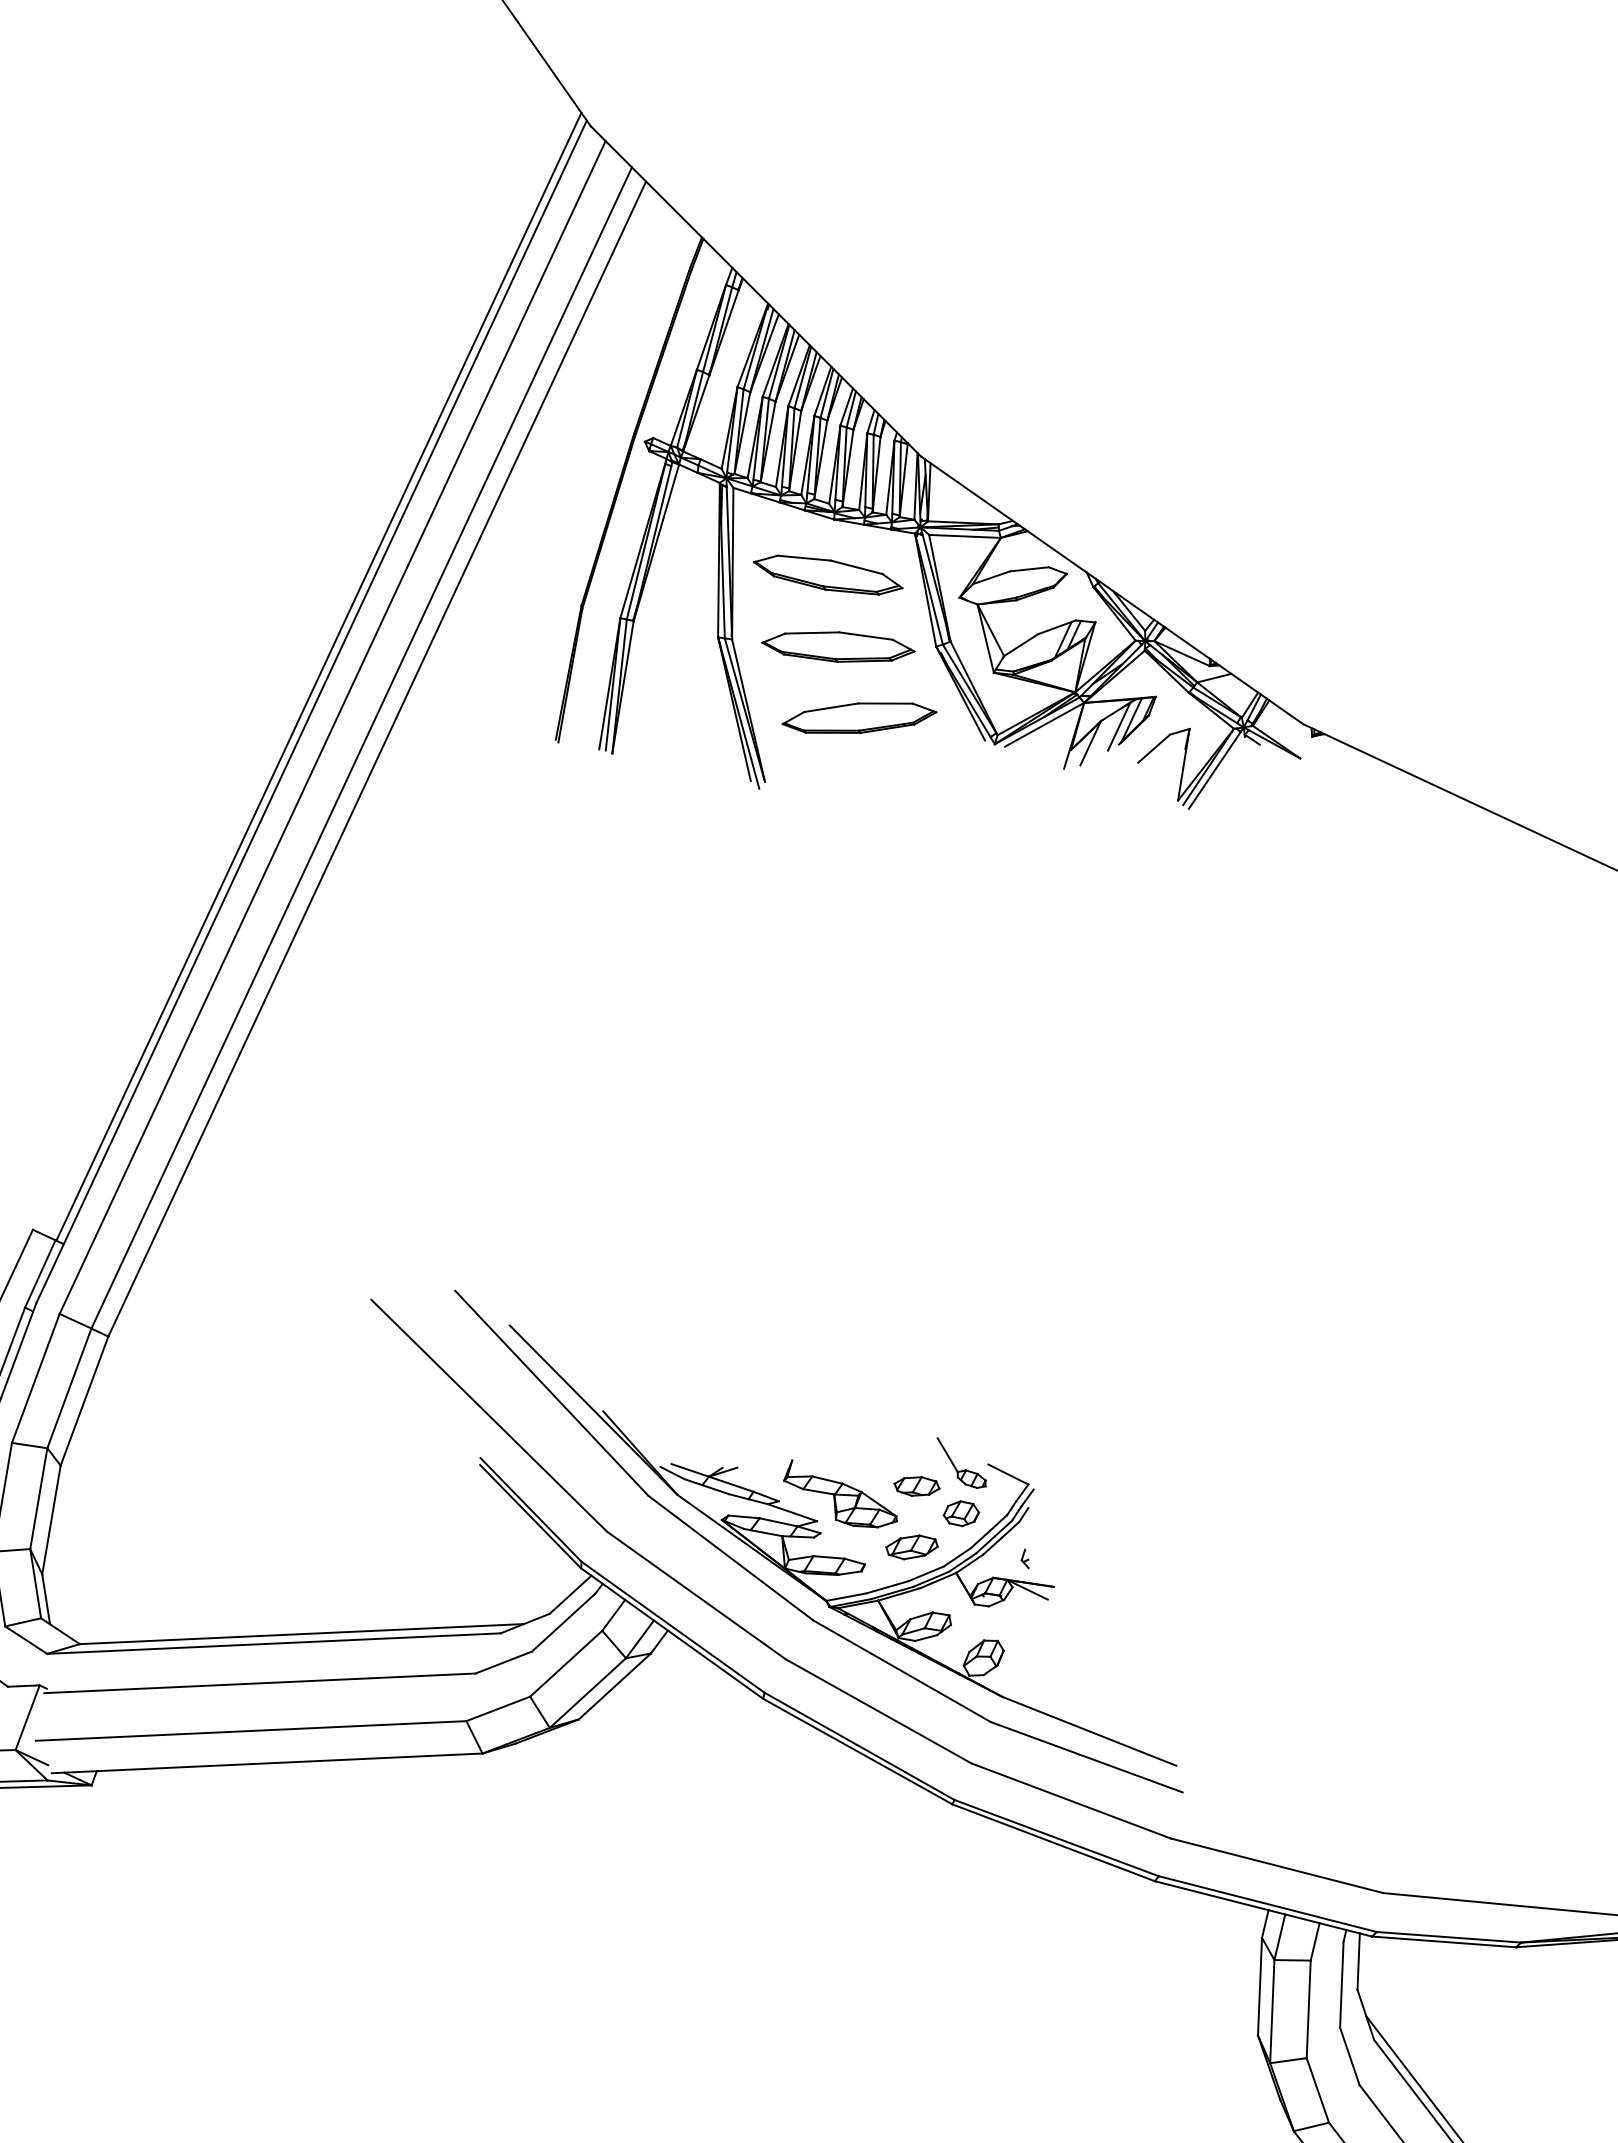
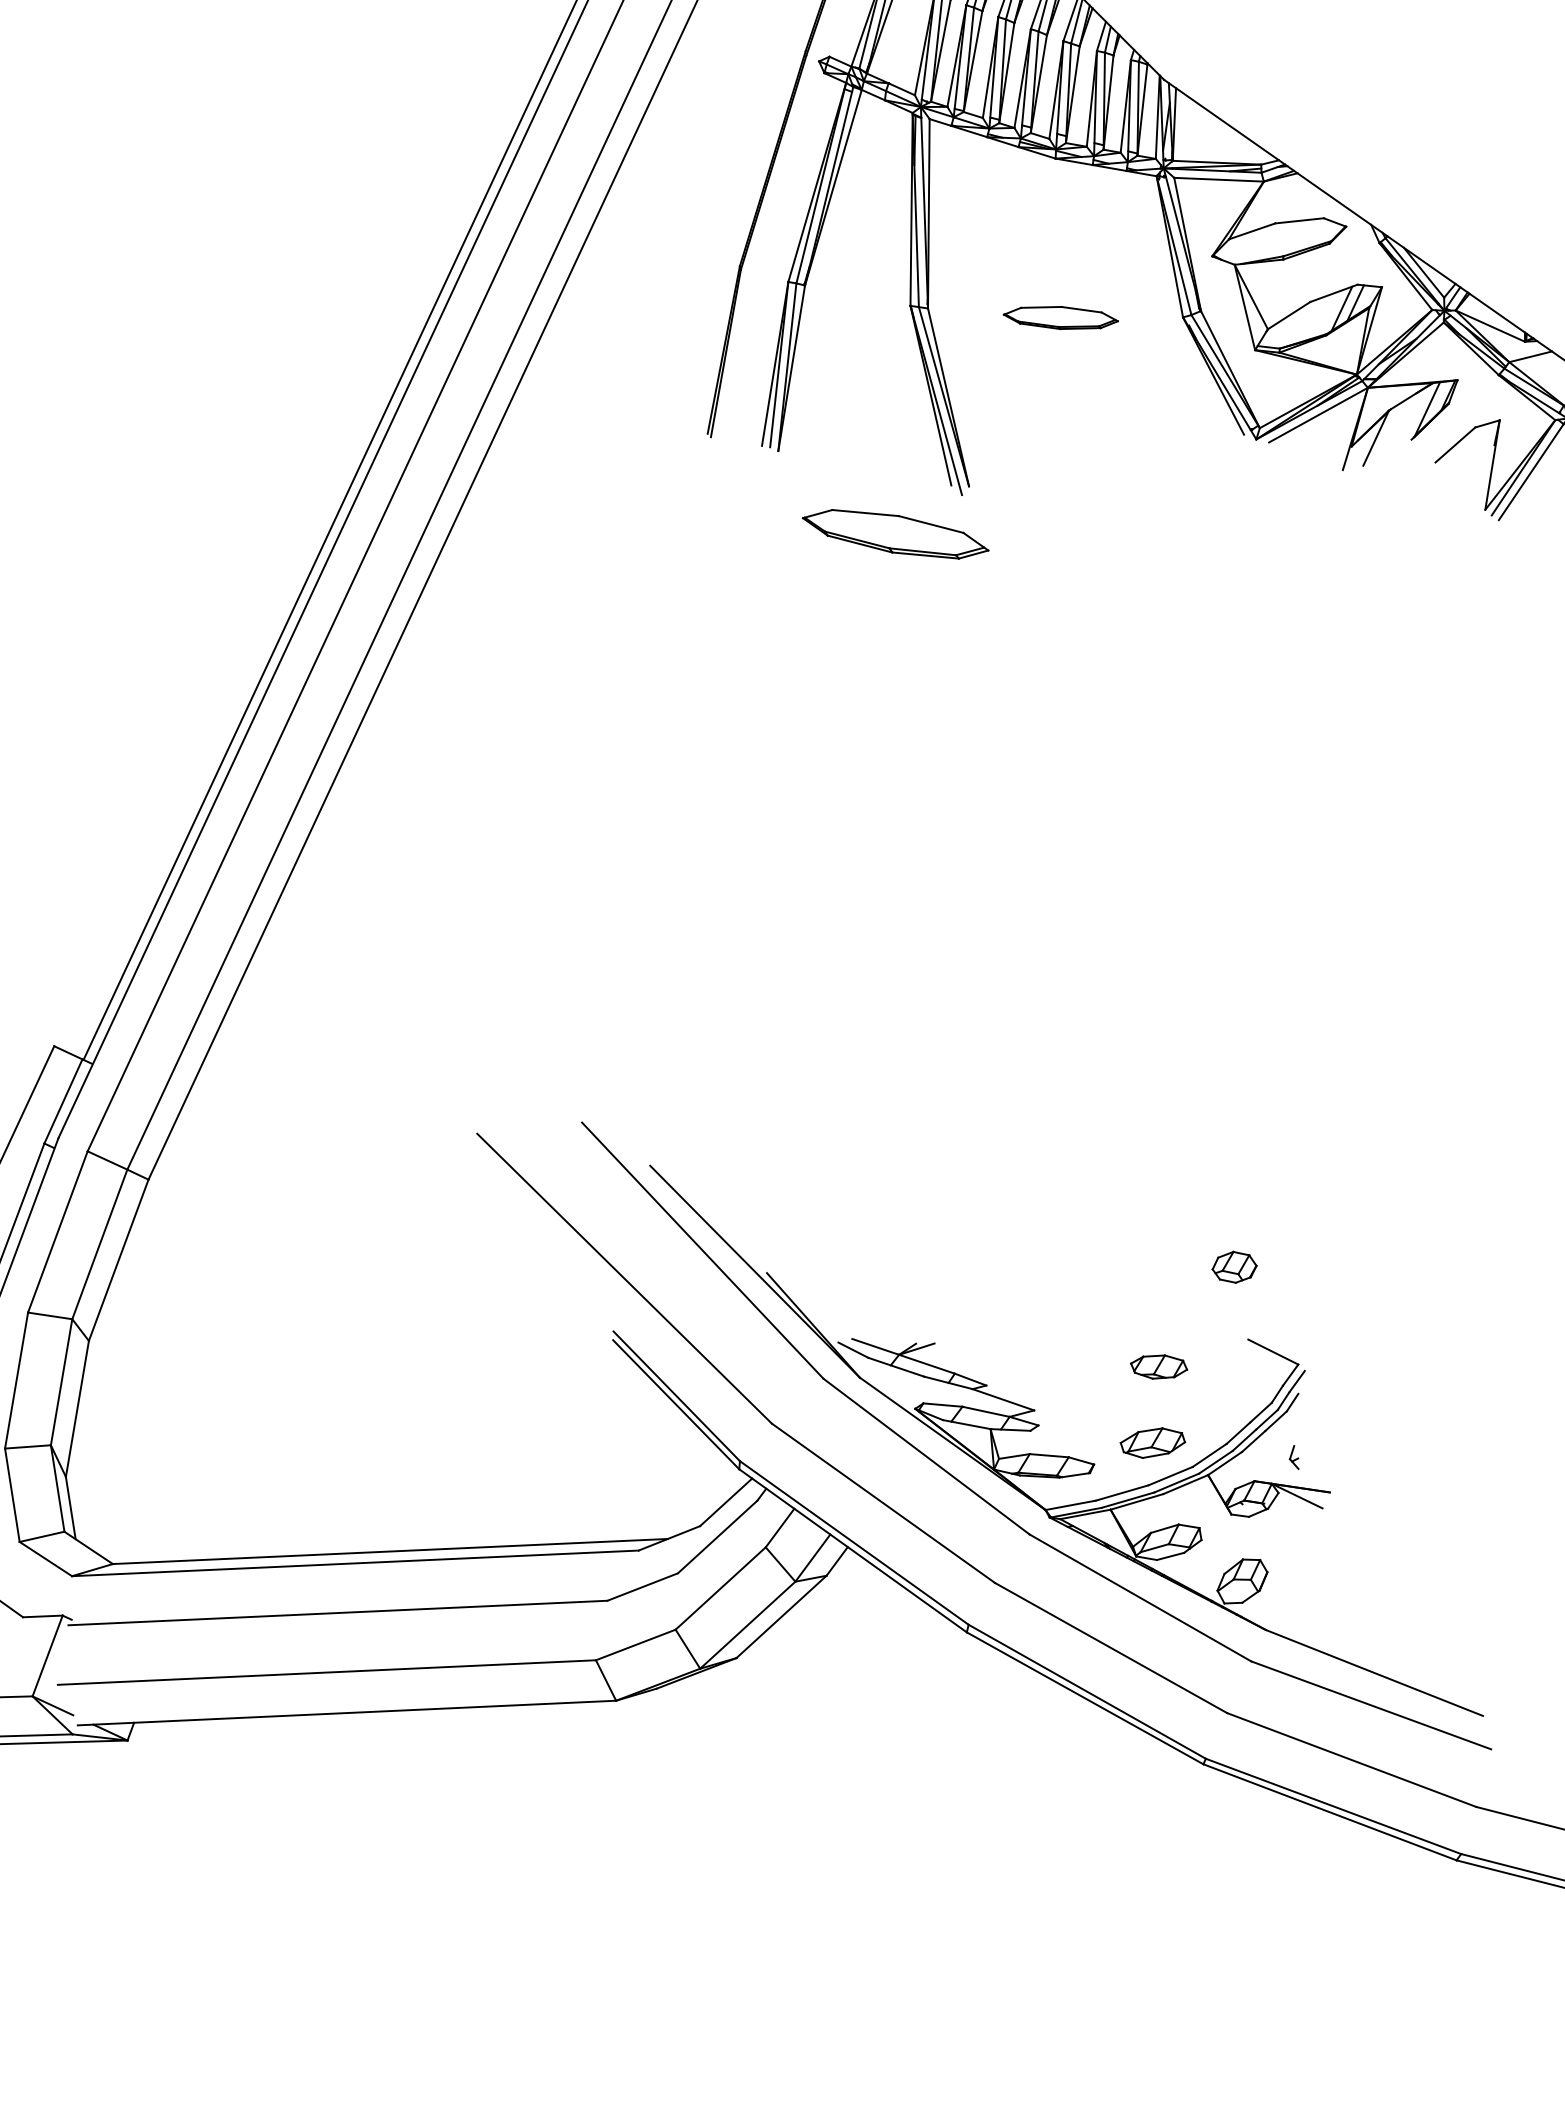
part: (828, 574) -> (896, 533), moved
part: (838, 646) -> (1060, 317), size x0.6
part: (859, 717) -> (1087, 406), removed
line: (1119, 726) -> (1412, 417), removed
part: (956, 1467) -> (1208, 1343), removed
part: (840, 1493) -> (1063, 1375), removed
part: (961, 1513) -> (1234, 1267), moved

